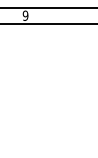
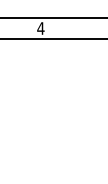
text: (25, 15) -> (40, 28), 9 -> 4

